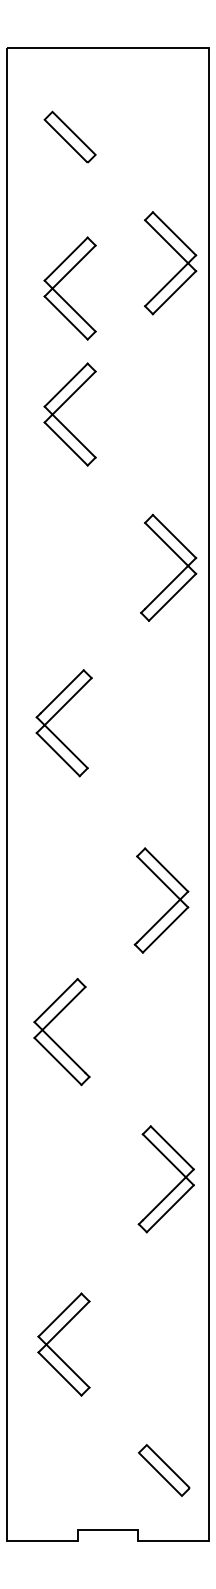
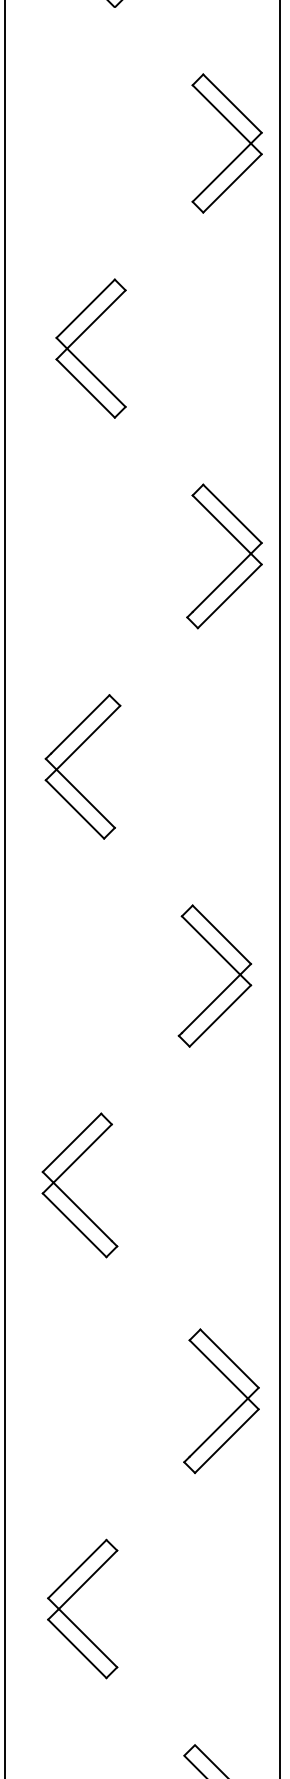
part: (61, 280) -> (79, 166), removed
part: (169, 908) -> (225, 986), moved
part: (174, 1187) -> (232, 1412), moved

